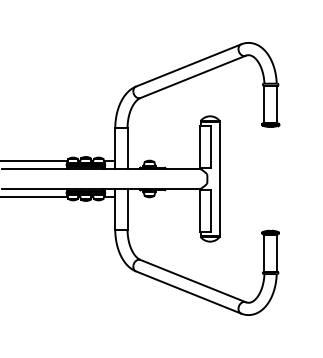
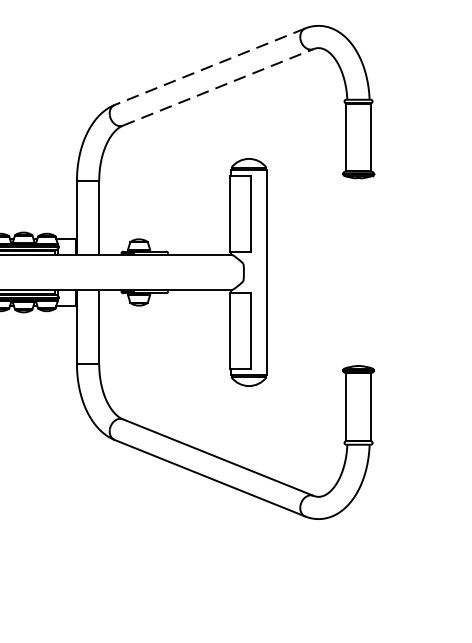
line: (188, 65) -> (209, 66), solid -> dashed
line: (193, 76) -> (218, 86), solid -> dashed

